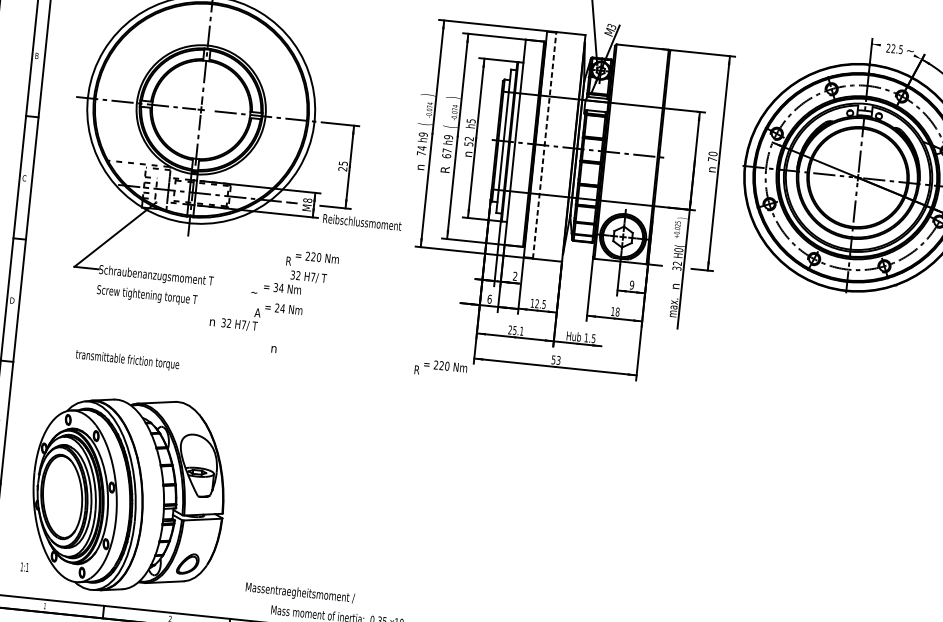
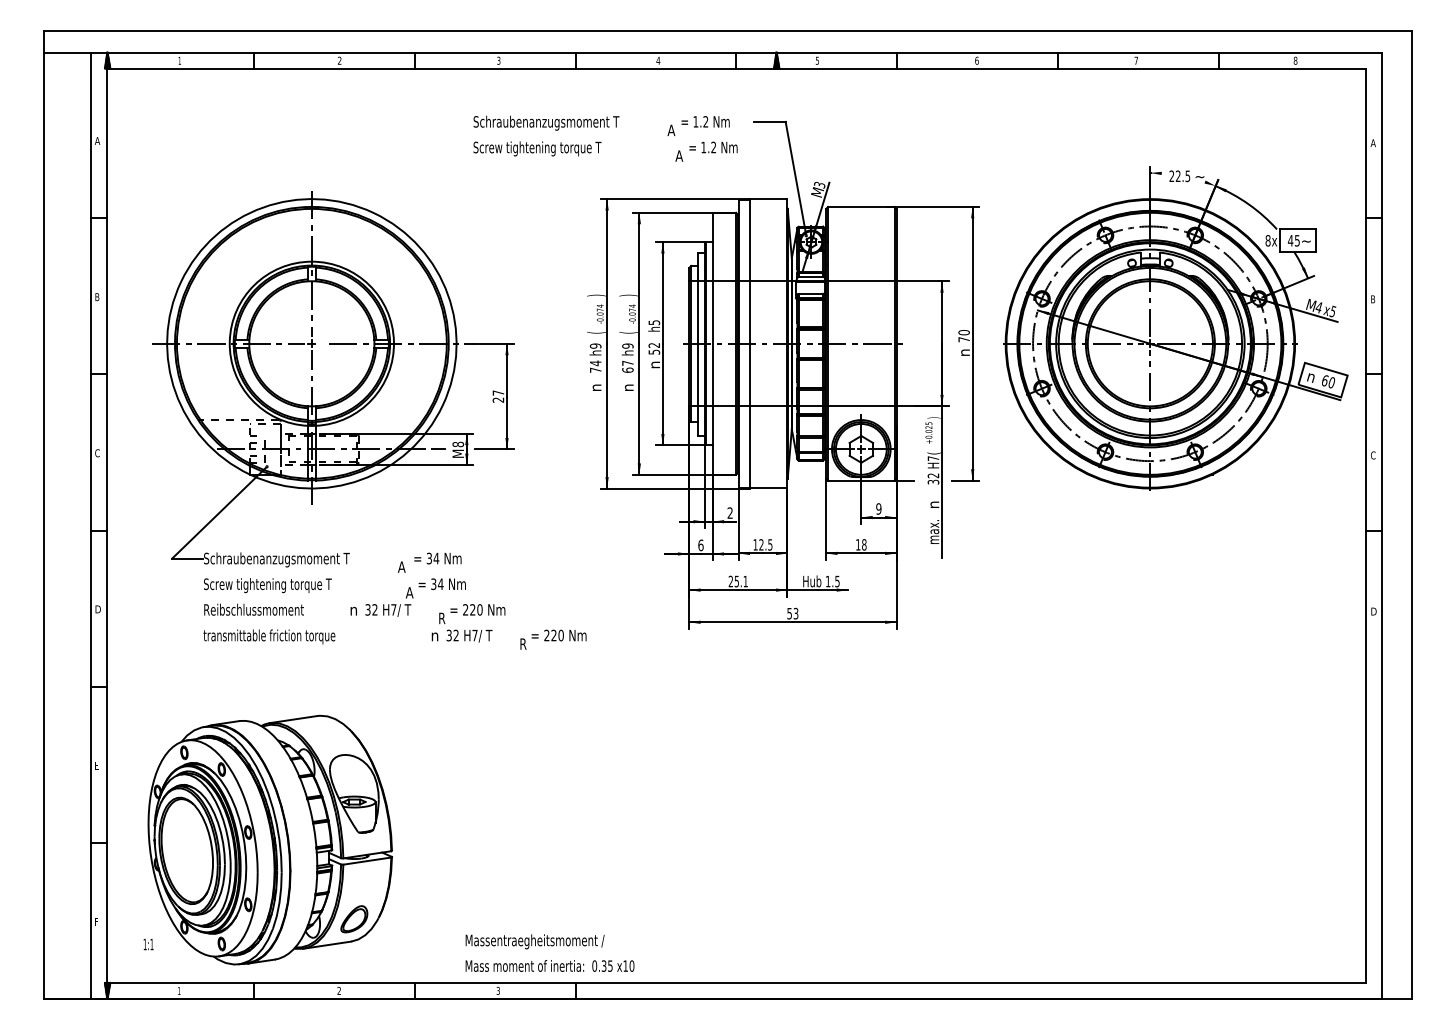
line: (544, 145) -> (750, 343), dashed -> solid
text: (343, 163) -> (498, 392), 25 -> 27
text: (444, 169) -> (627, 387), R -> n
text: (361, 222) -> (253, 609), moved
text: (678, 250) -> (933, 458), H0( -> H7(
text: (312, 267) -> (472, 623), moved
text: (254, 291) -> (402, 566), ~ -> A
text: (277, 308) -> (433, 584), 24 -> 34
text: (127, 360) -> (269, 636), moved
text: (440, 368) -> (553, 639), moved
text: (299, 593) -> (534, 941), moved

